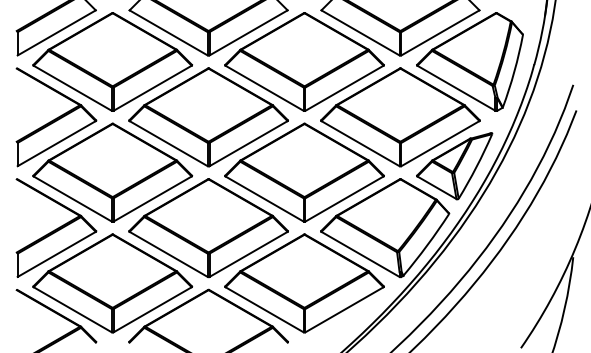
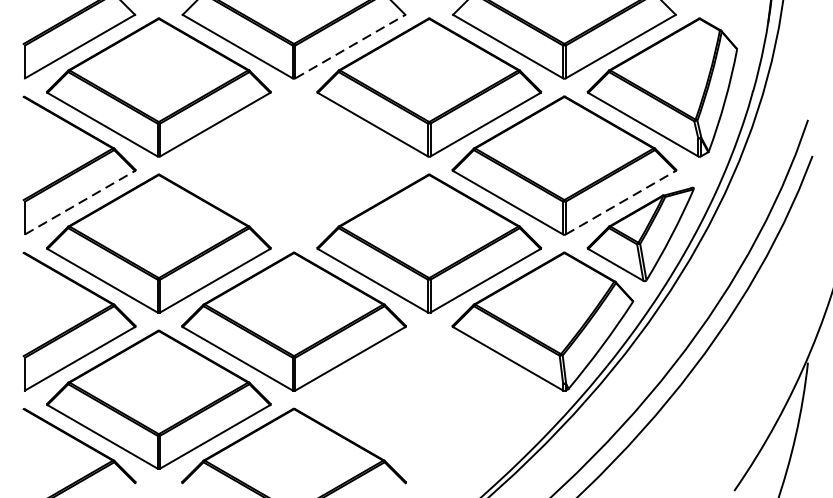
line: (249, 32) -> (351, 46), solid -> dashed
part: (208, 117) -> (293, 165), removed
line: (57, 143) -> (81, 202), solid -> dashed
line: (440, 143) -> (620, 202), solid -> dashed
part: (304, 283) -> (429, 399), removed

